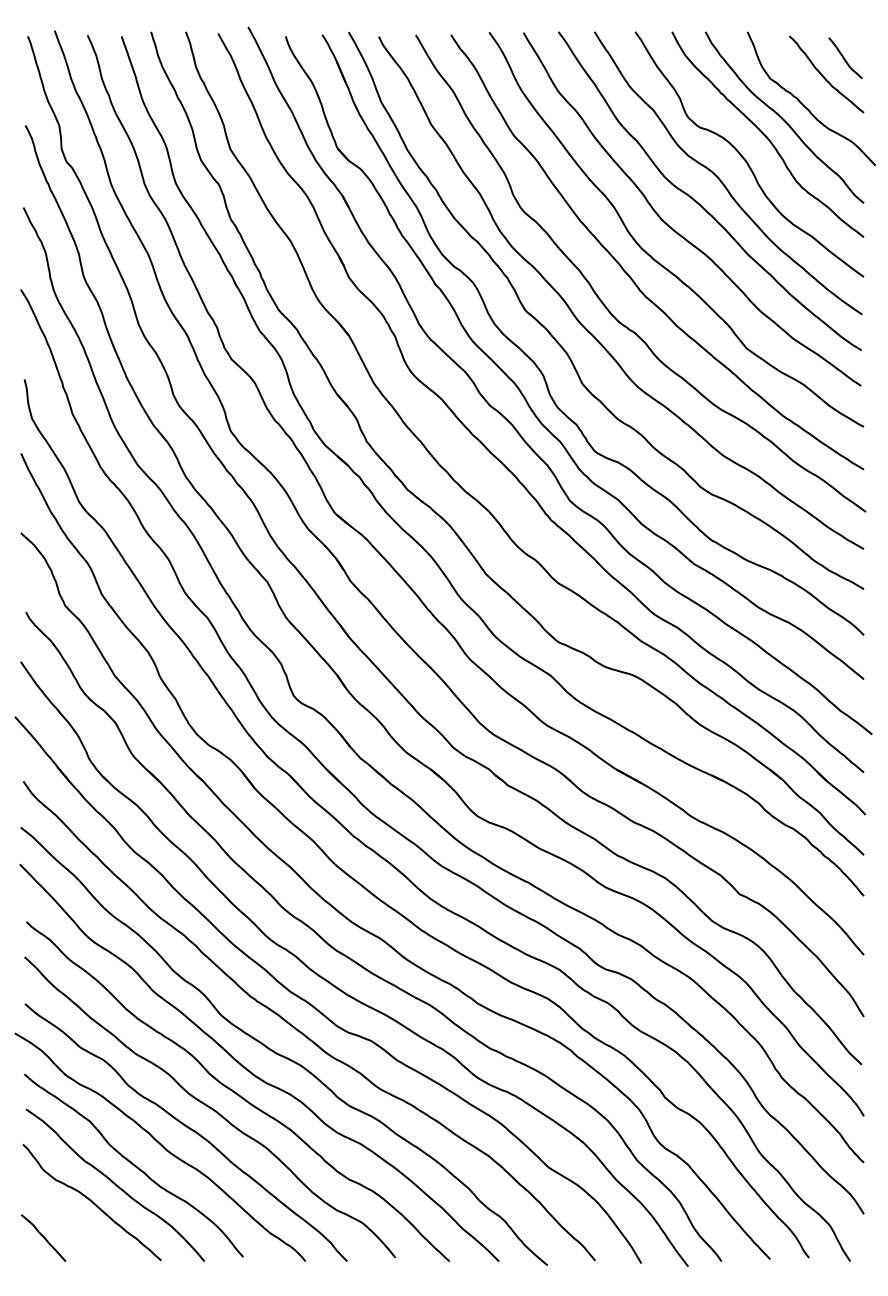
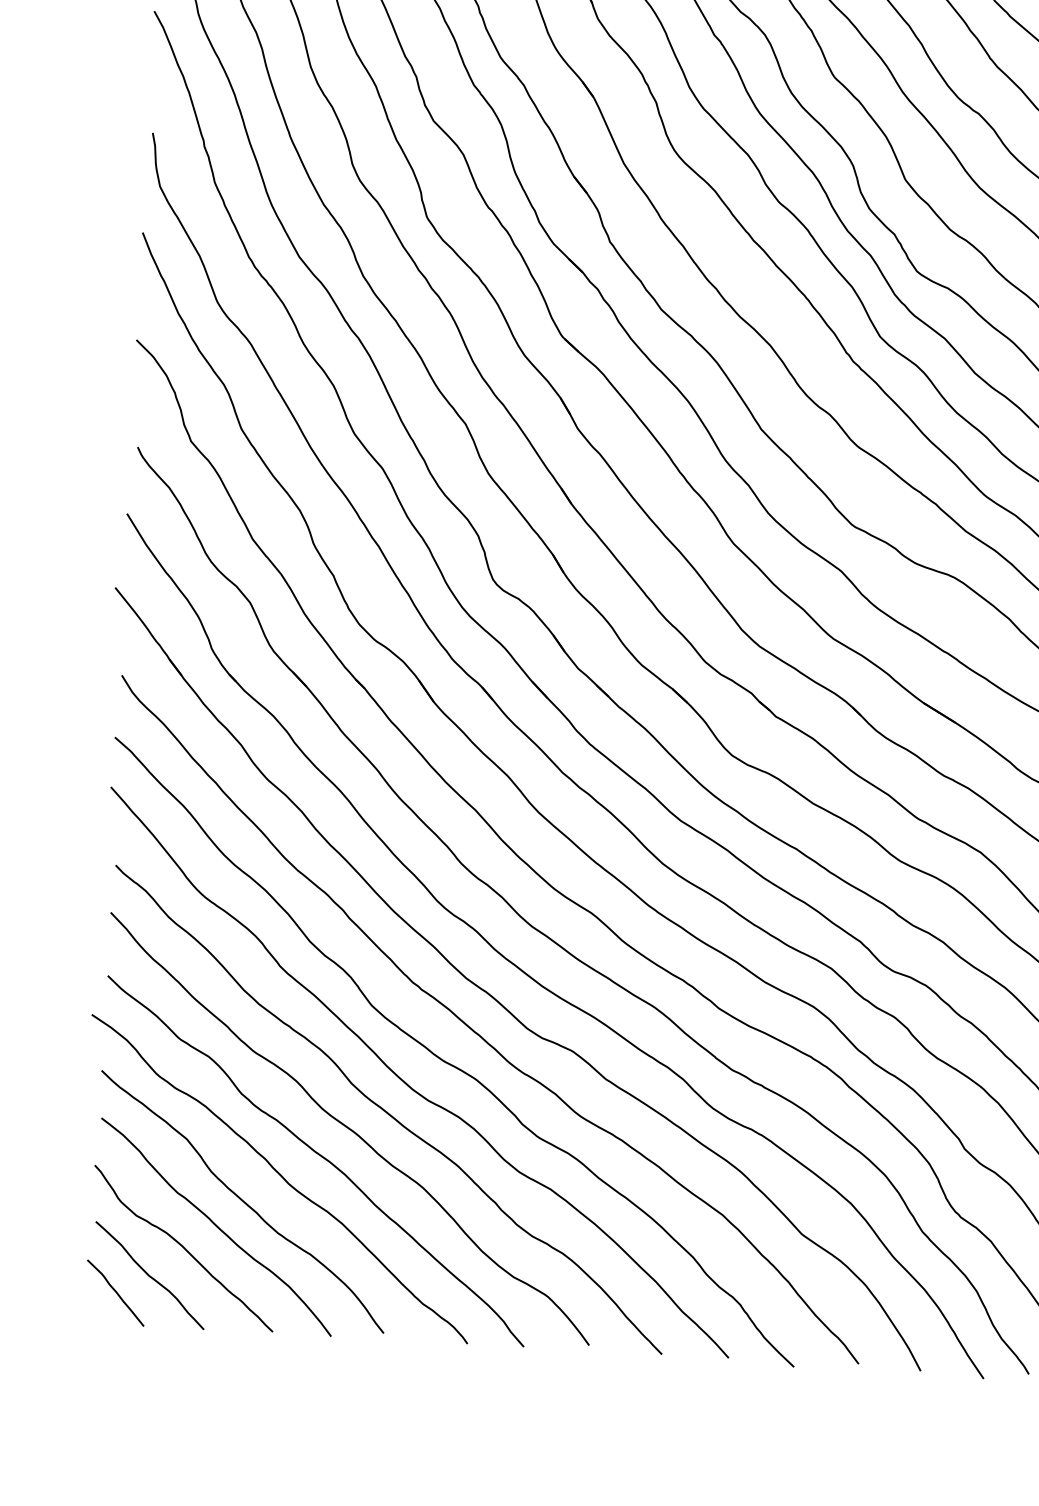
curve: (67, 1223) -> (149, 1275), added

